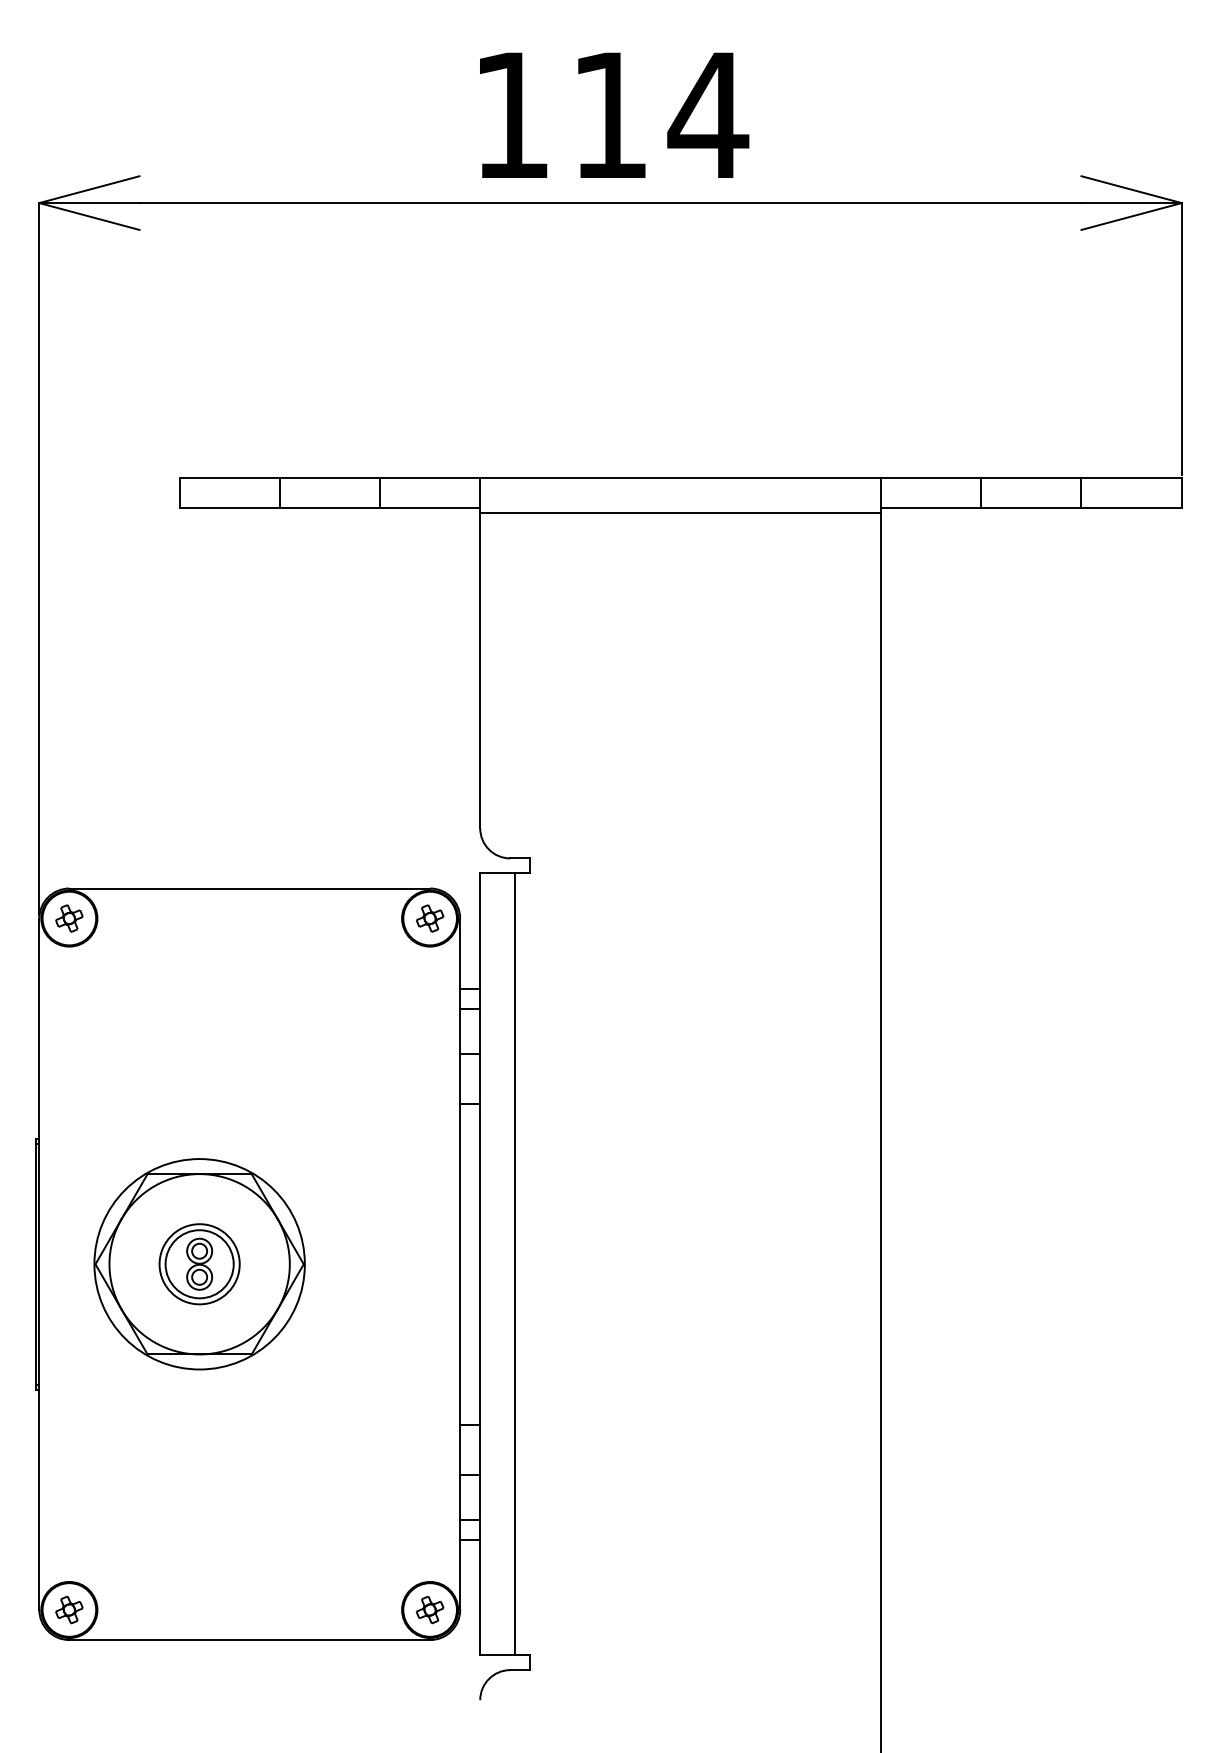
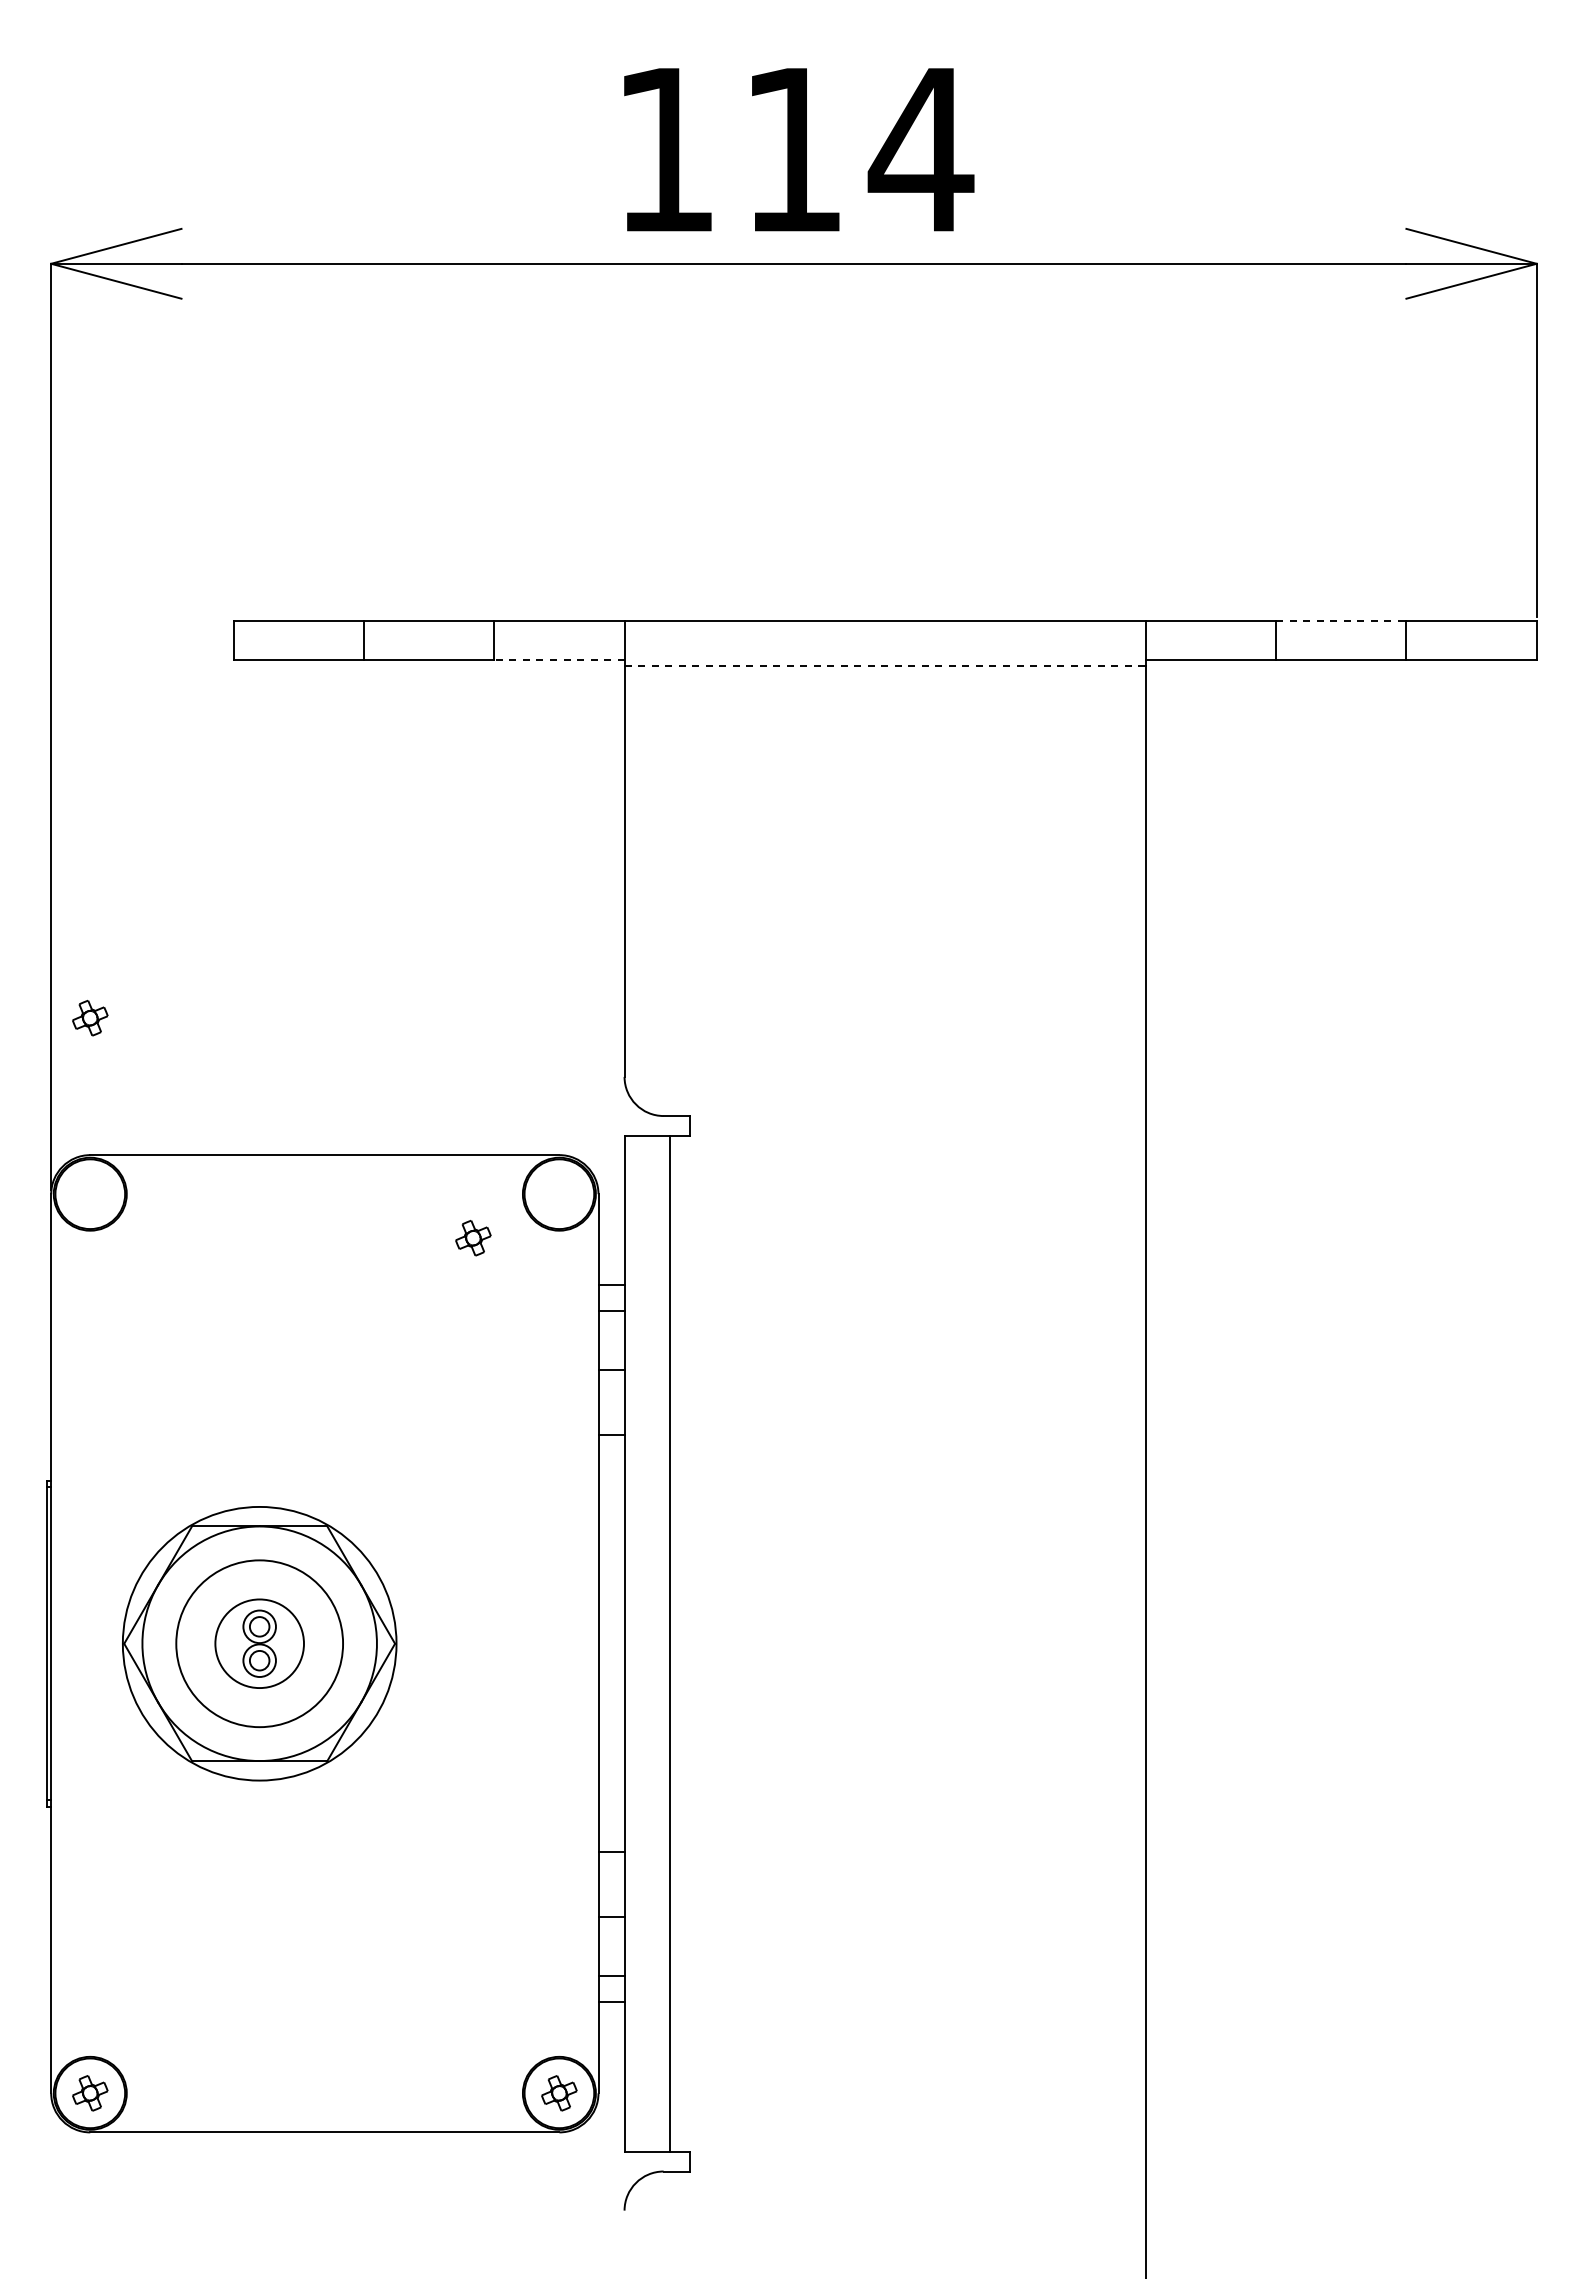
line: (1031, 477) -> (1341, 620), solid -> dashed
line: (429, 507) -> (558, 659), solid -> dashed
line: (680, 512) -> (885, 666), solid -> dashed
part: (69, 918) -> (90, 1018), moved
part: (430, 918) -> (473, 1238), moved
circle: (199, 1264) -> (259, 1643), size x1.6

